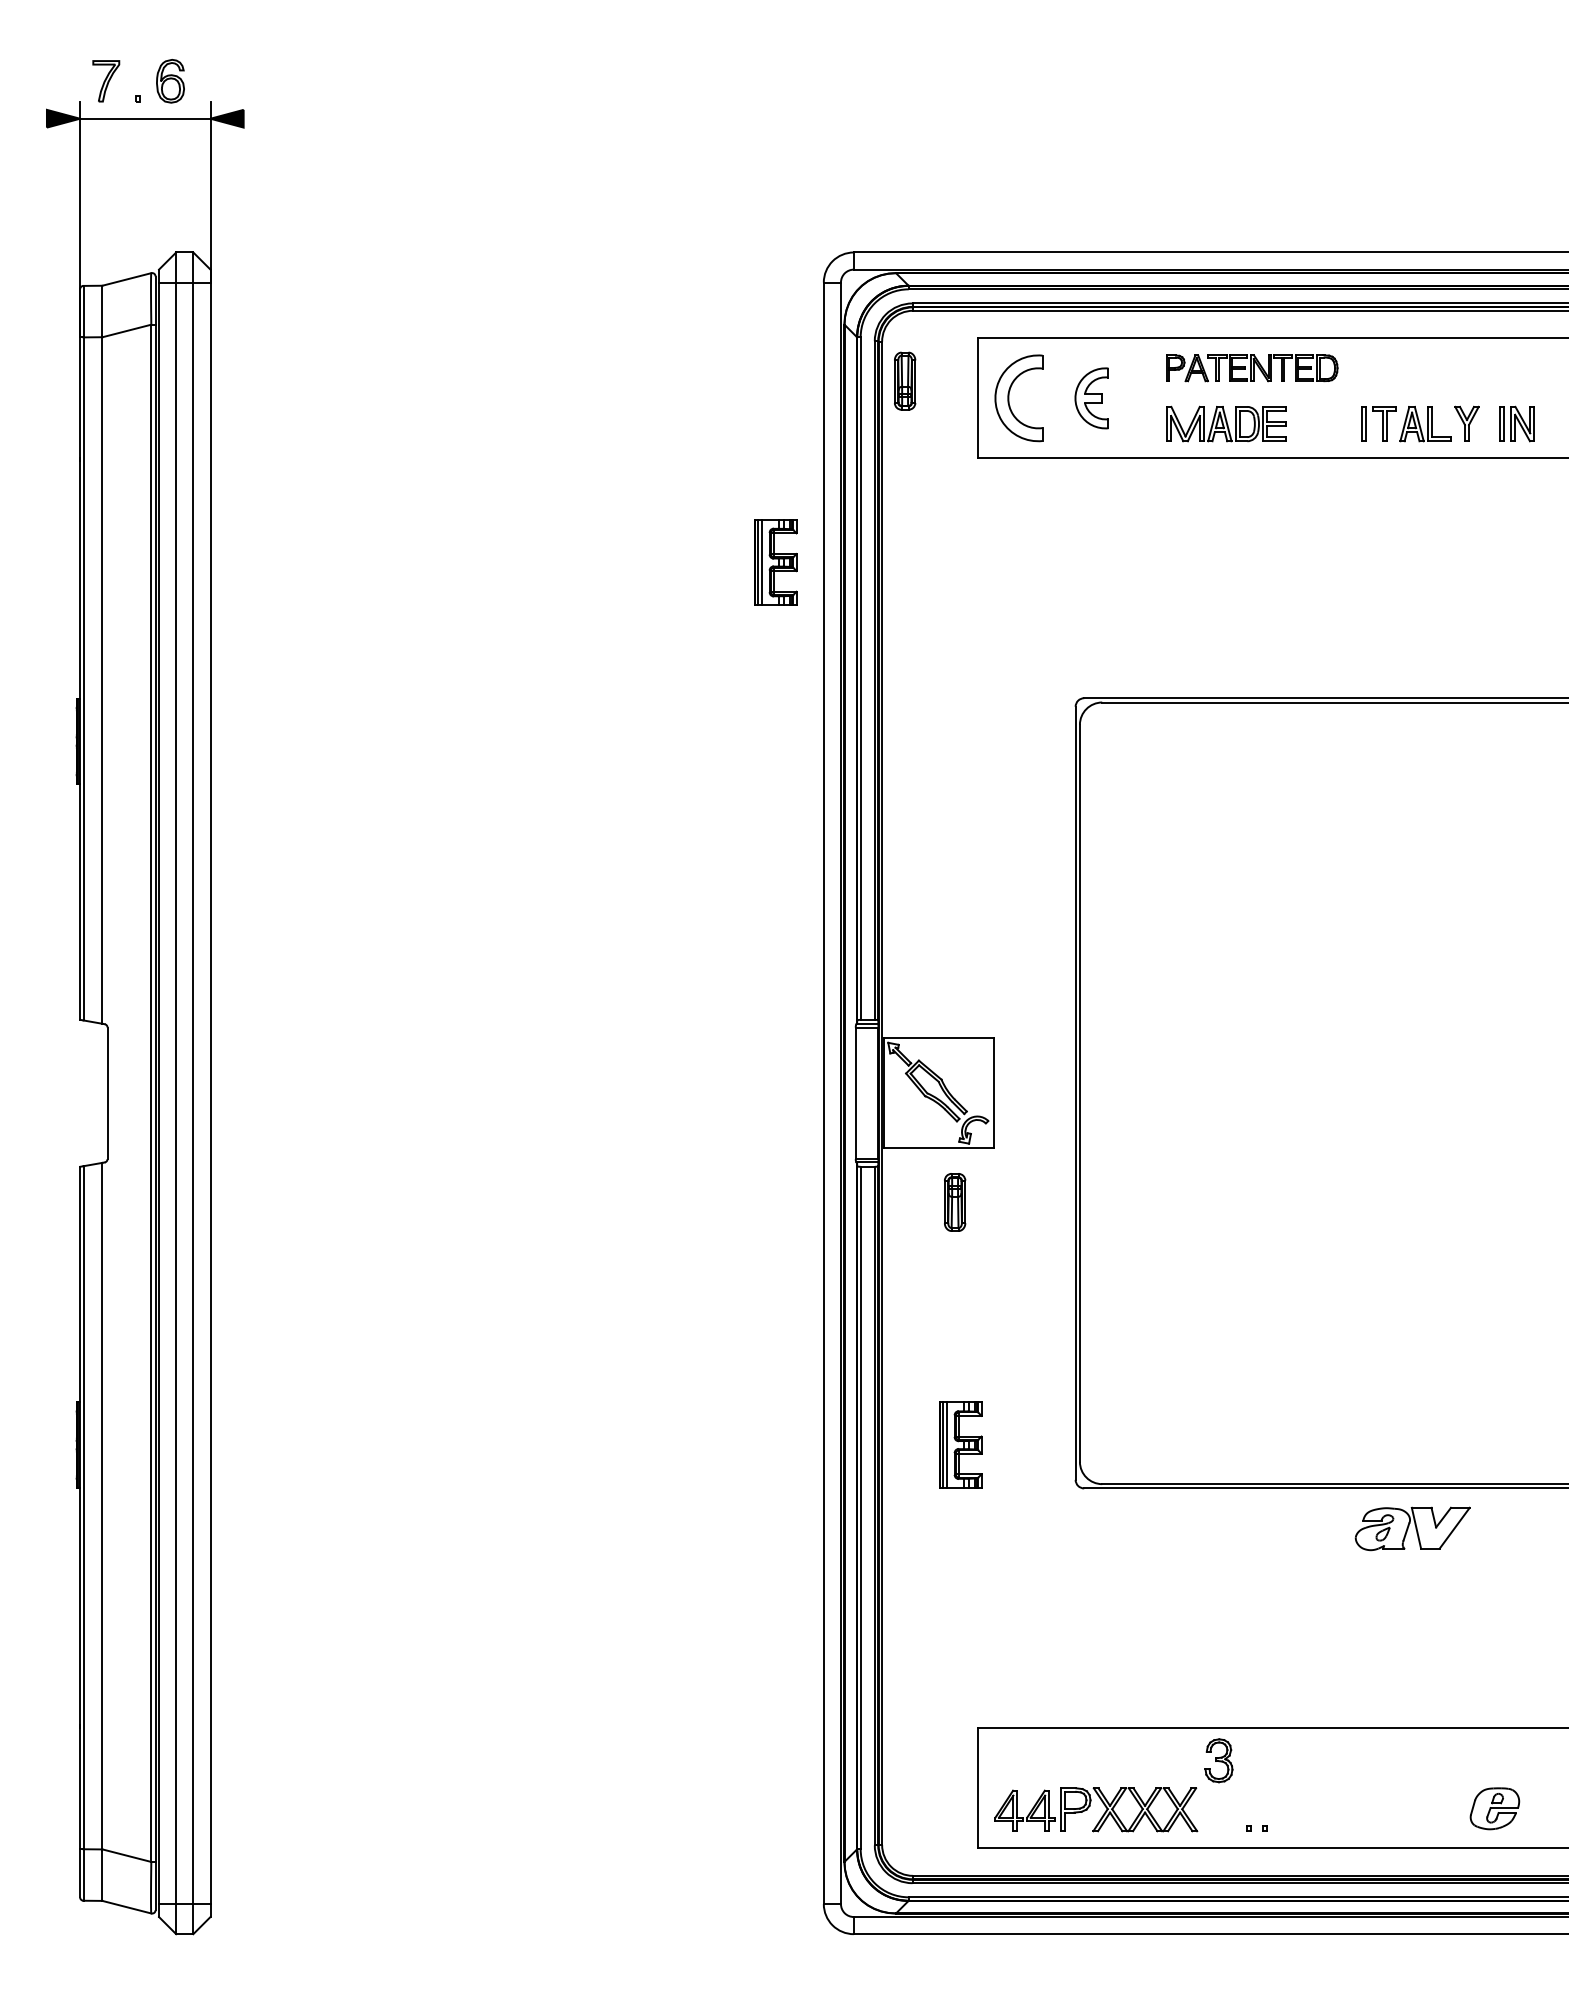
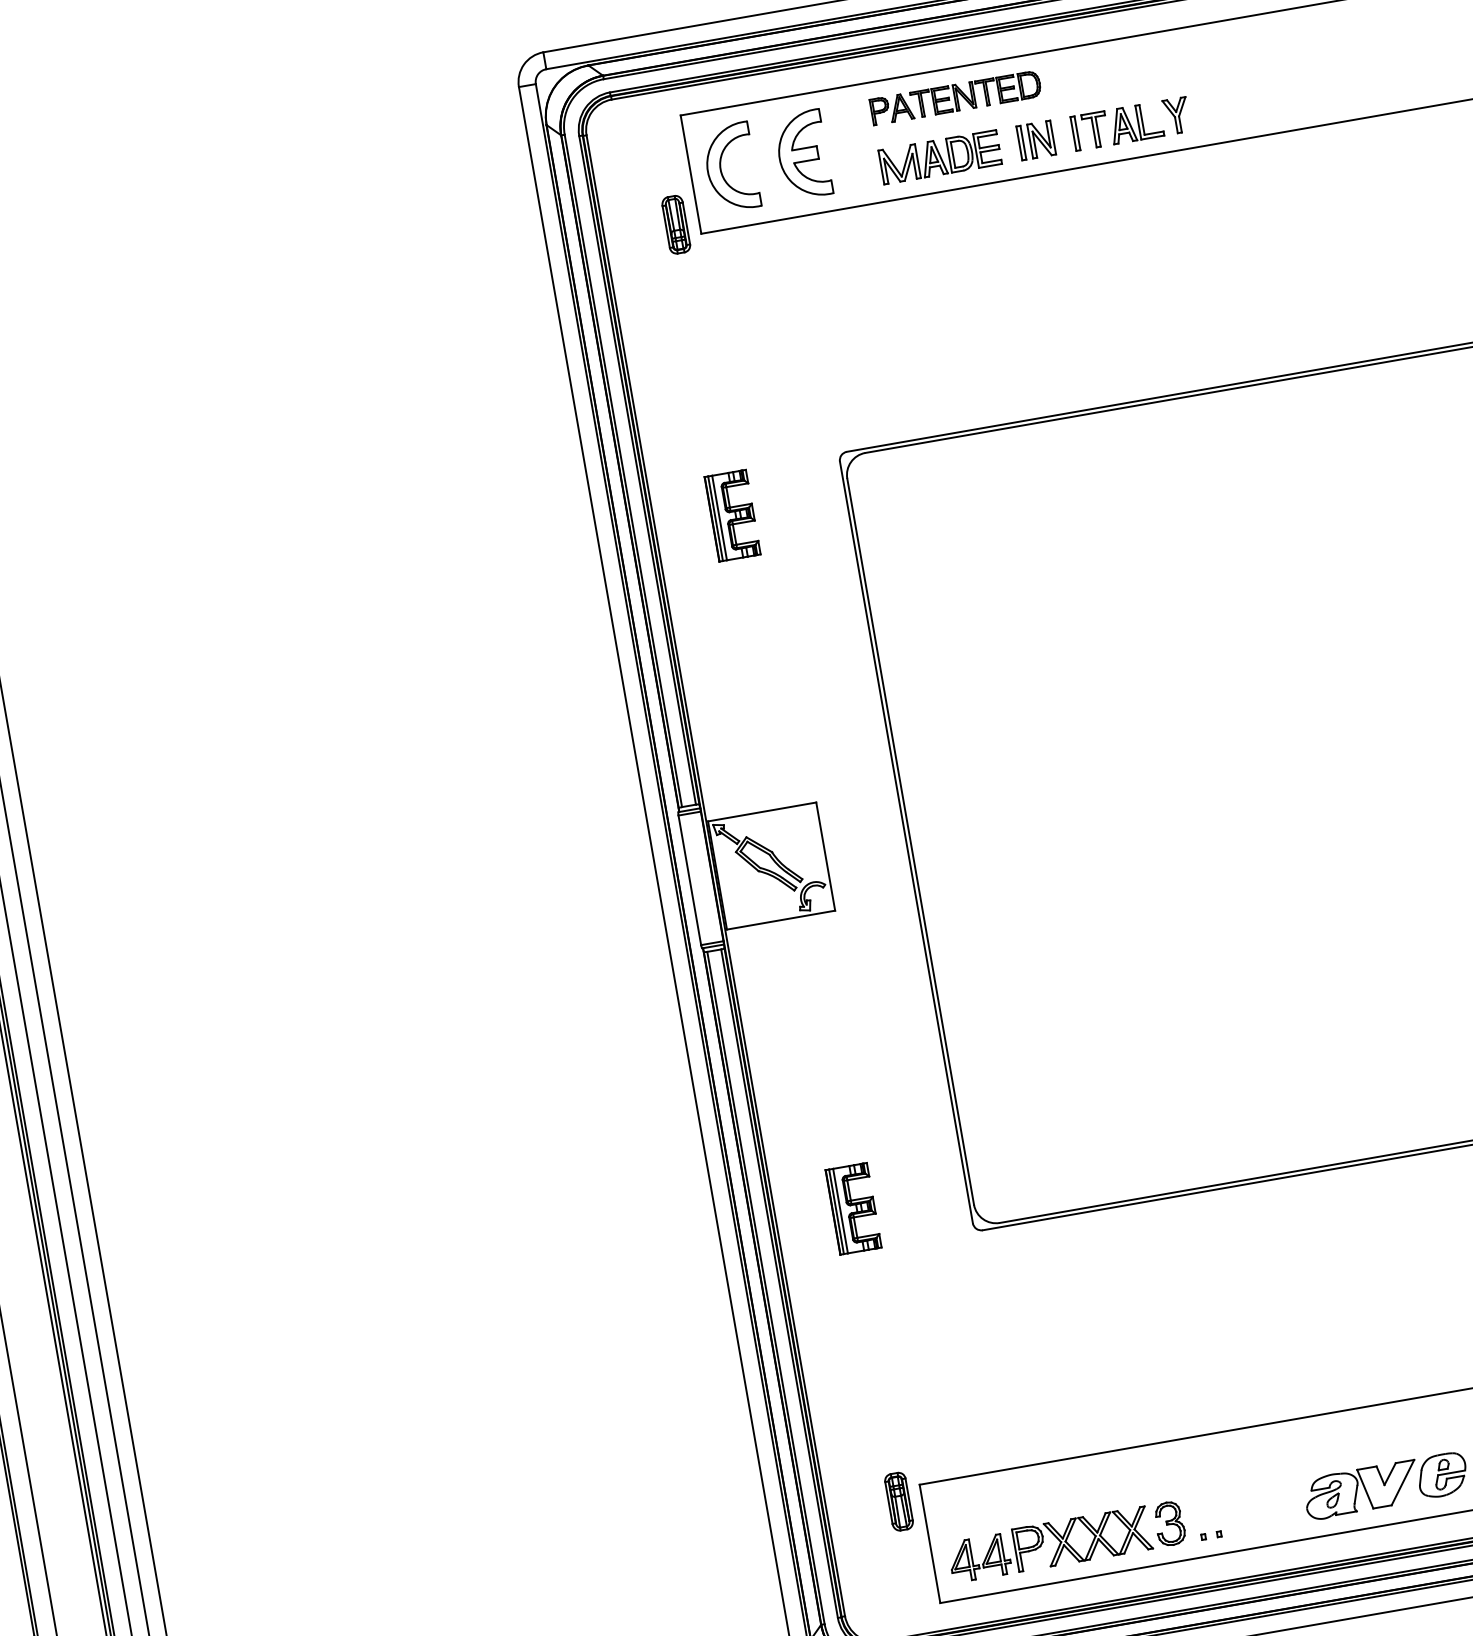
part: (905, 380) -> (676, 224), moved
part: (1091, 398) -> (802, 155), size x1.43
part: (1516, 423) -> (1035, 140), moved
part: (775, 562) -> (732, 515), moved
part: (955, 1202) -> (899, 1501), moved
part: (1412, 1528) -> (1361, 1490), moved
part: (1218, 1760) -> (1169, 1523), moved

